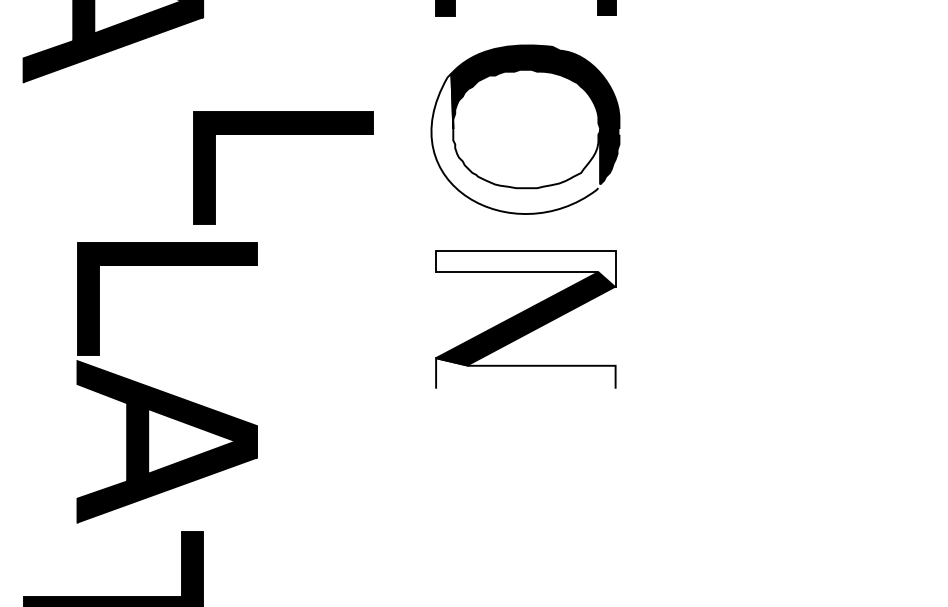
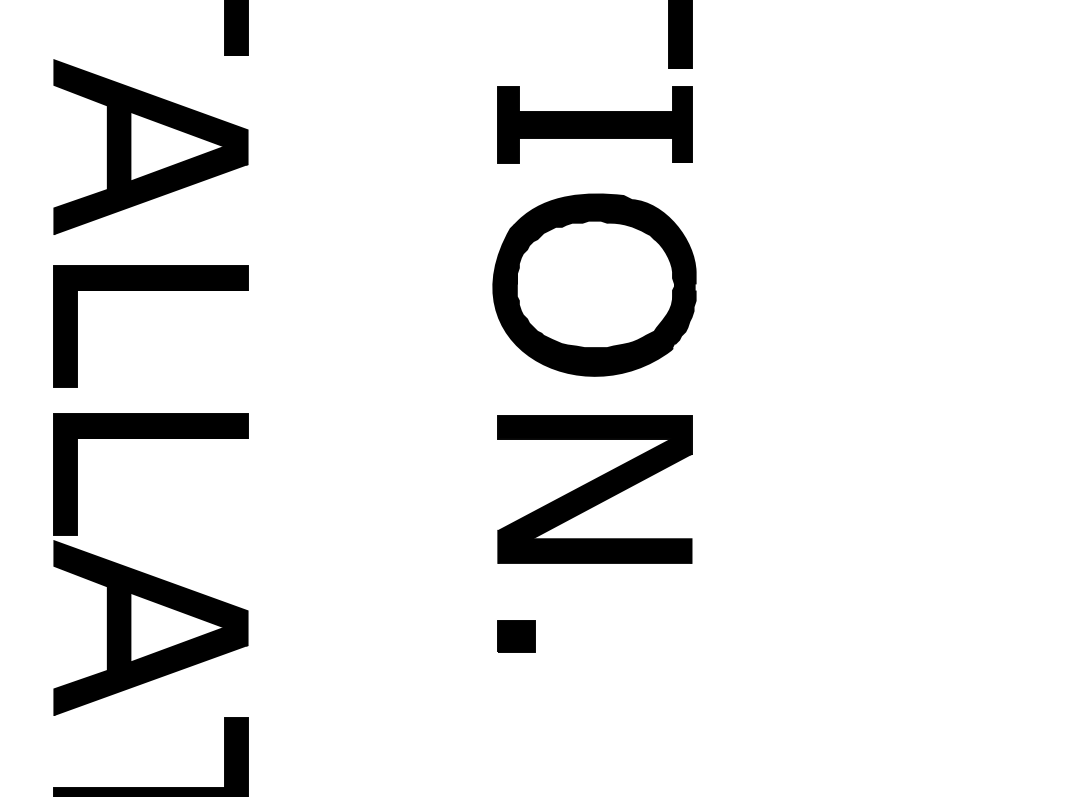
part: (282, 134) -> (150, 290), moved
fill: (516, 143) -> (584, 299), added
fill: (525, 268) -> (594, 434), added
fill: (525, 373) -> (594, 547), added
part: (163, 391) -> (146, 573), moved
part: (452, 456) -> (516, 636), added

